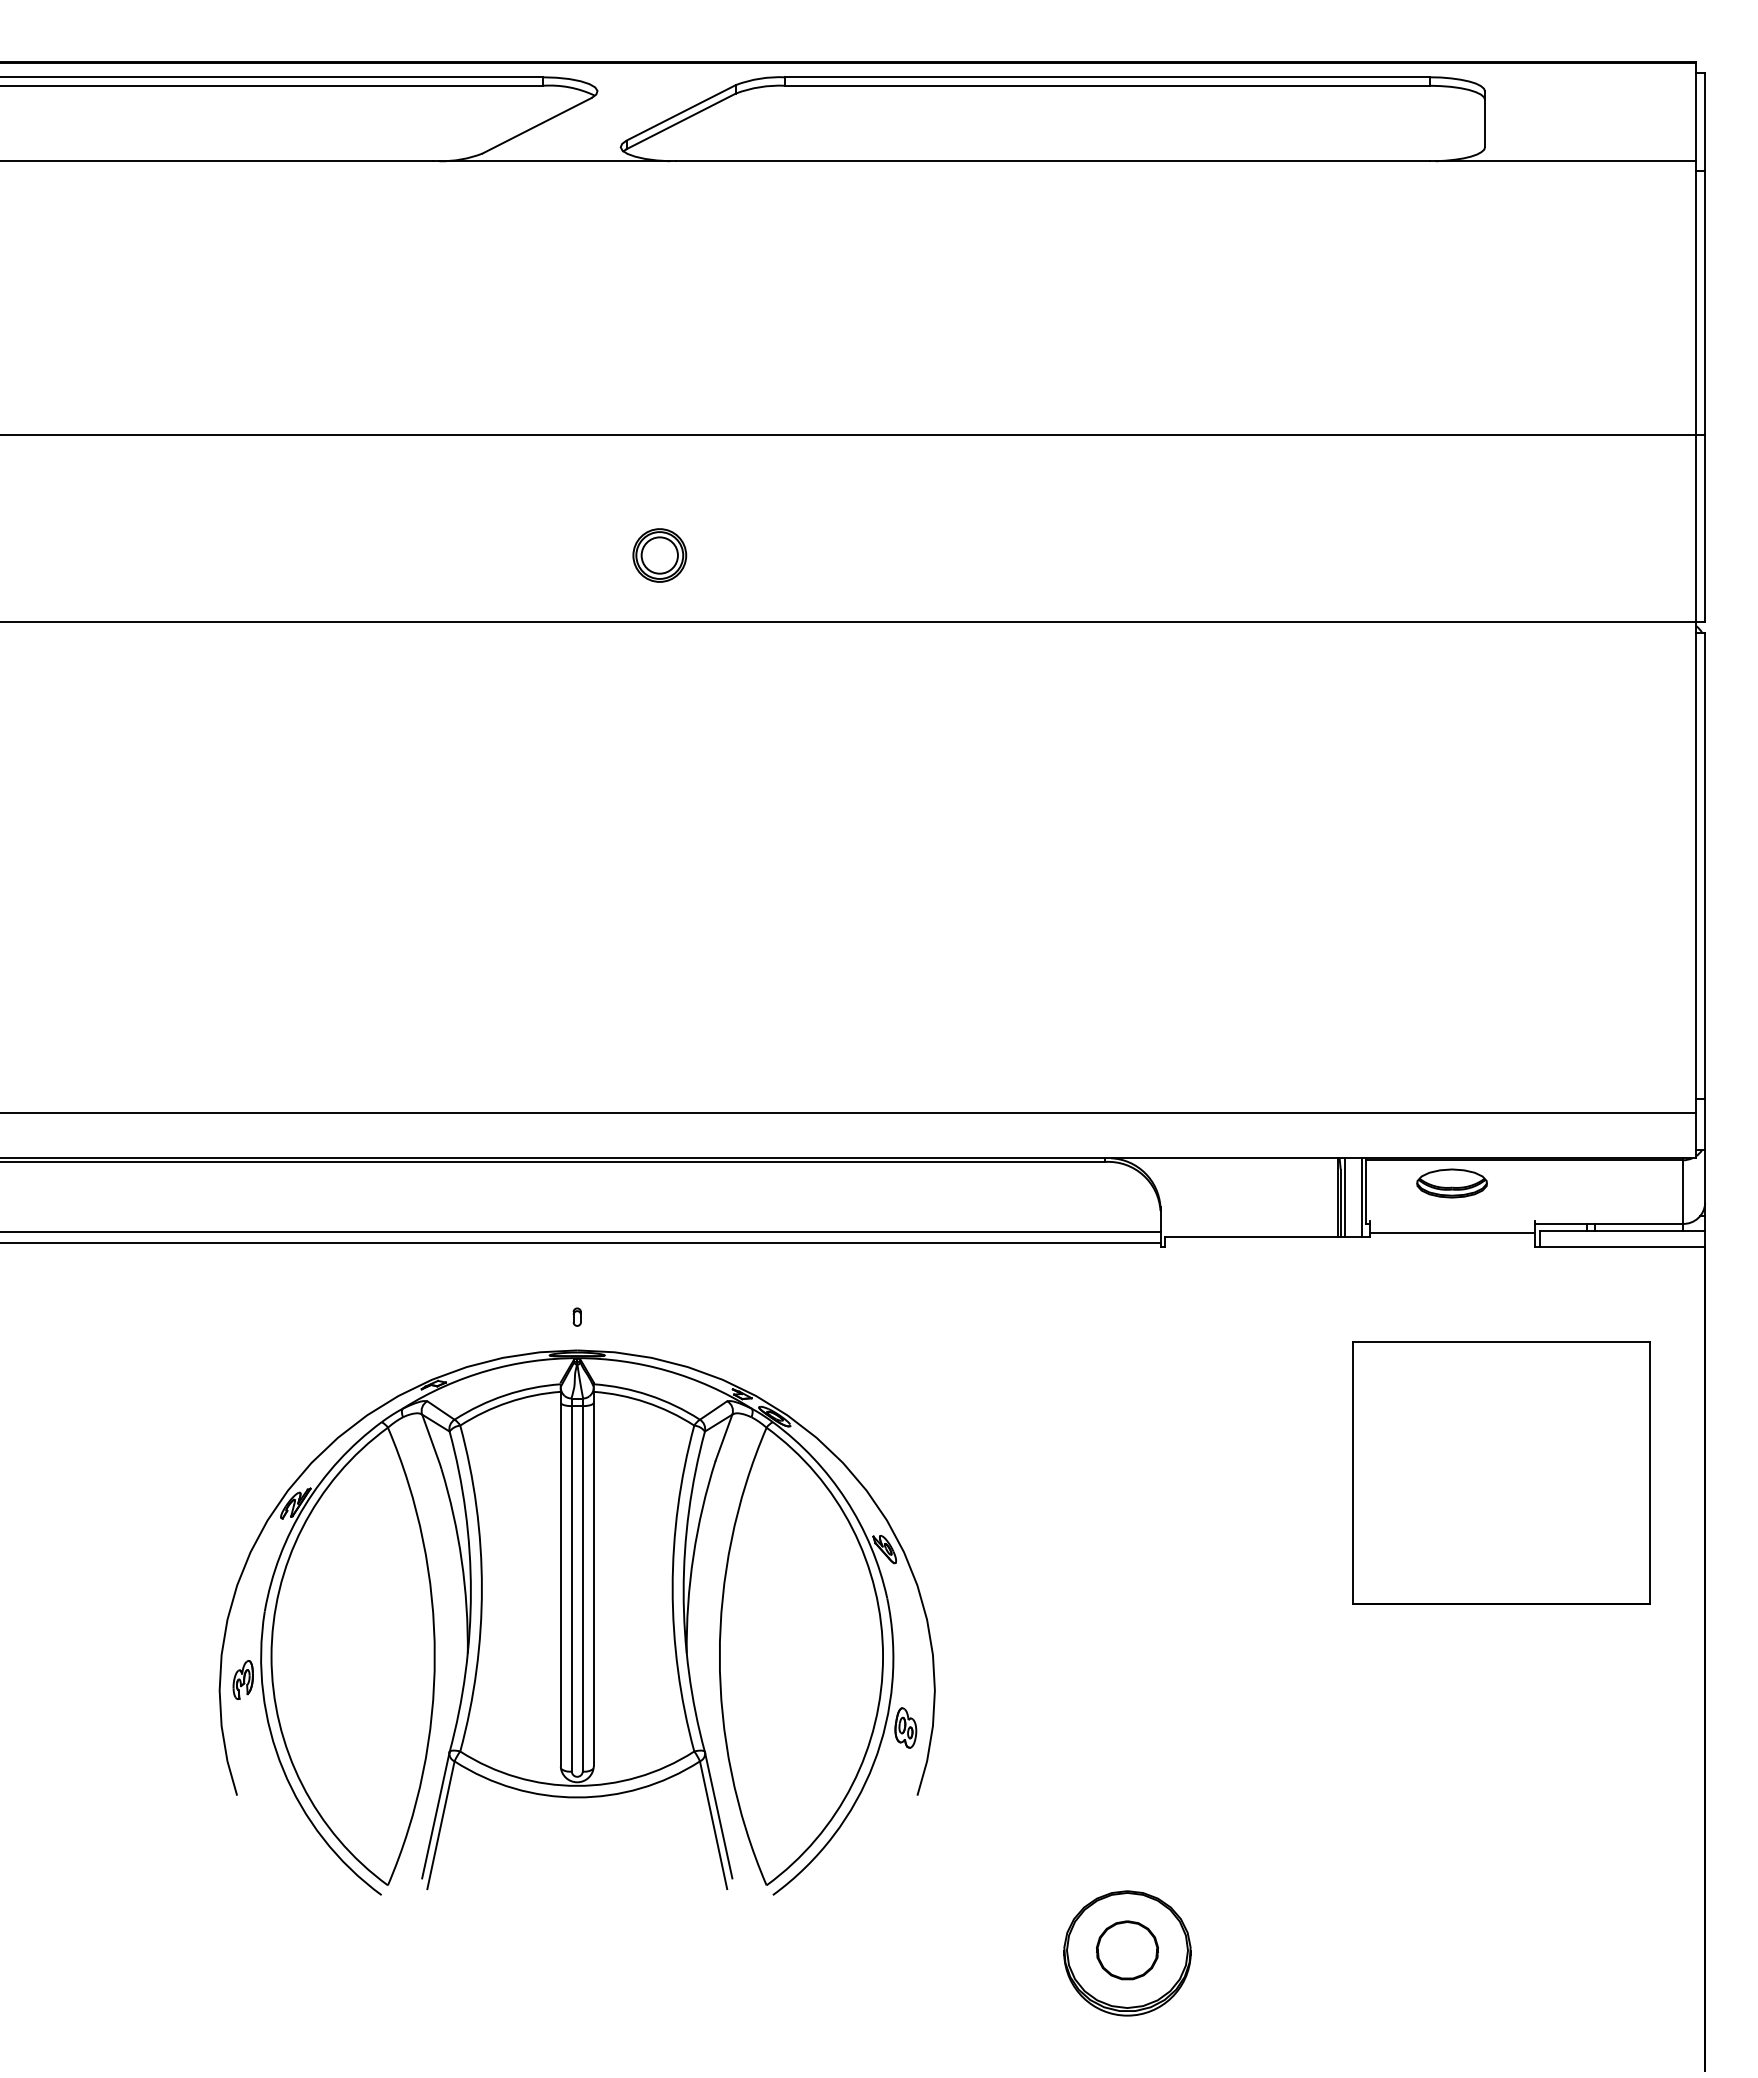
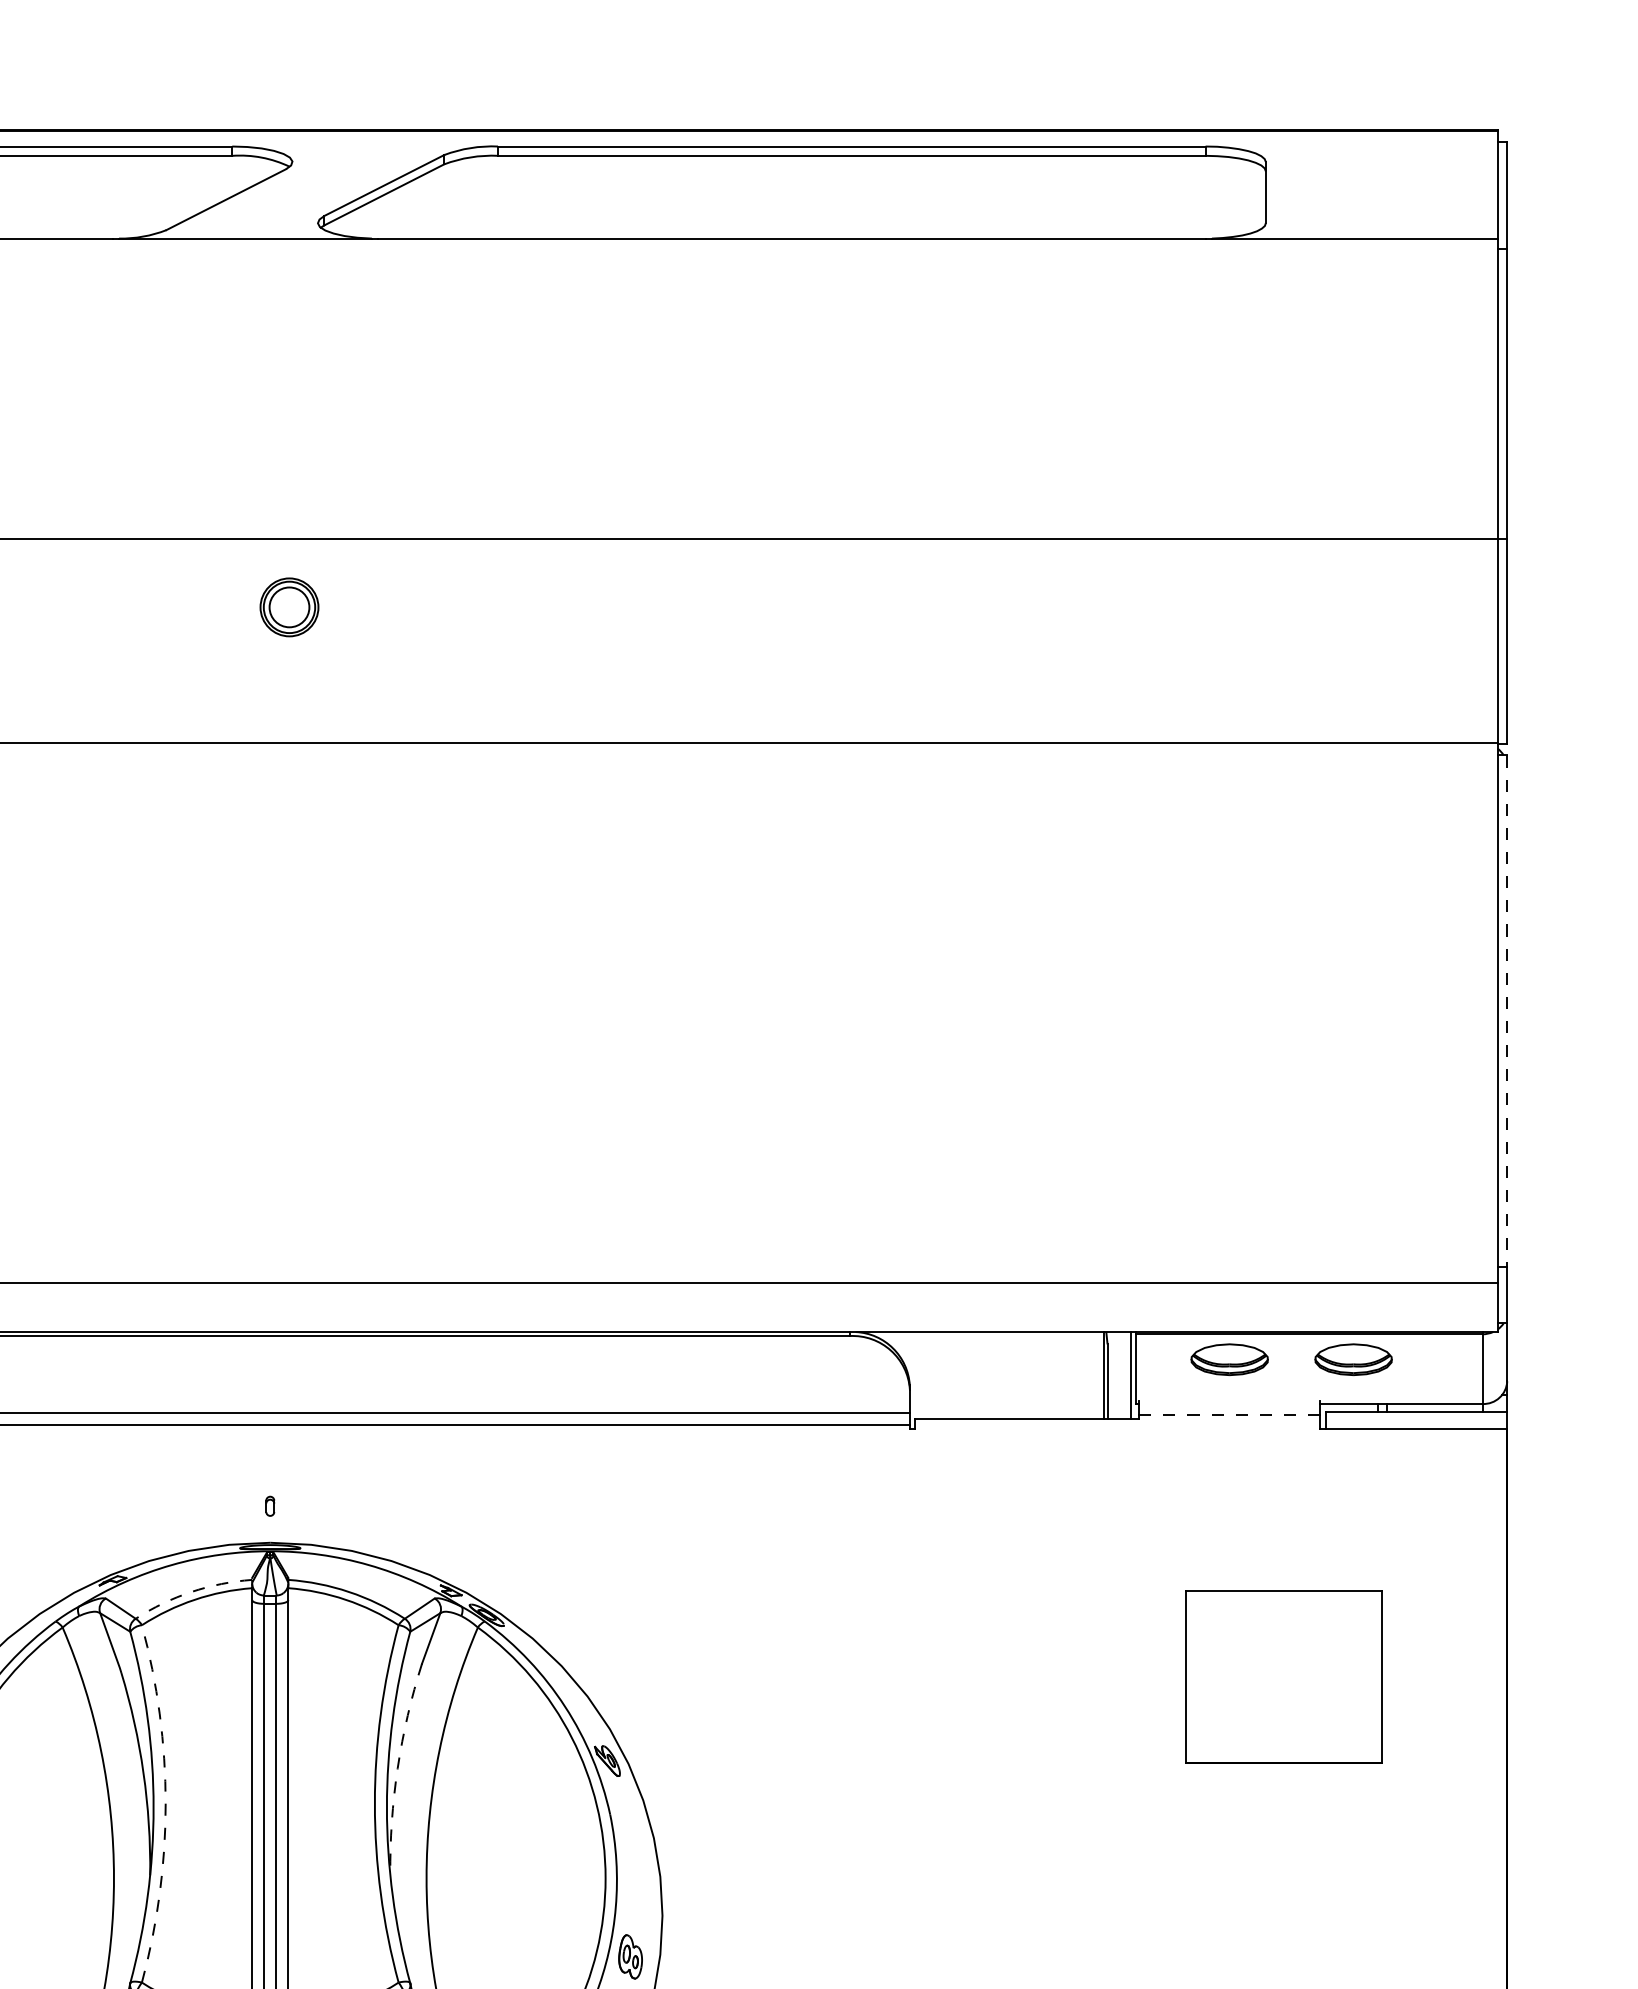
part: (659, 555) -> (289, 607), moved
line: (1705, 866) -> (1507, 1012), solid -> dashed
part: (1564, 1183) -> (1352, 1359), added
line: (1345, 1197) -> (1112, 1375), removed
line: (1452, 1233) -> (1230, 1414), solid -> dashed
arc: (505, 1395) -> (191, 1592), solid -> dashed
part: (1501, 1472) -> (1283, 1676), size x0.6
arc: (693, 1556) -> (397, 1768), solid -> dashed
arc: (481, 1588) -> (165, 1803), solid -> dashed

